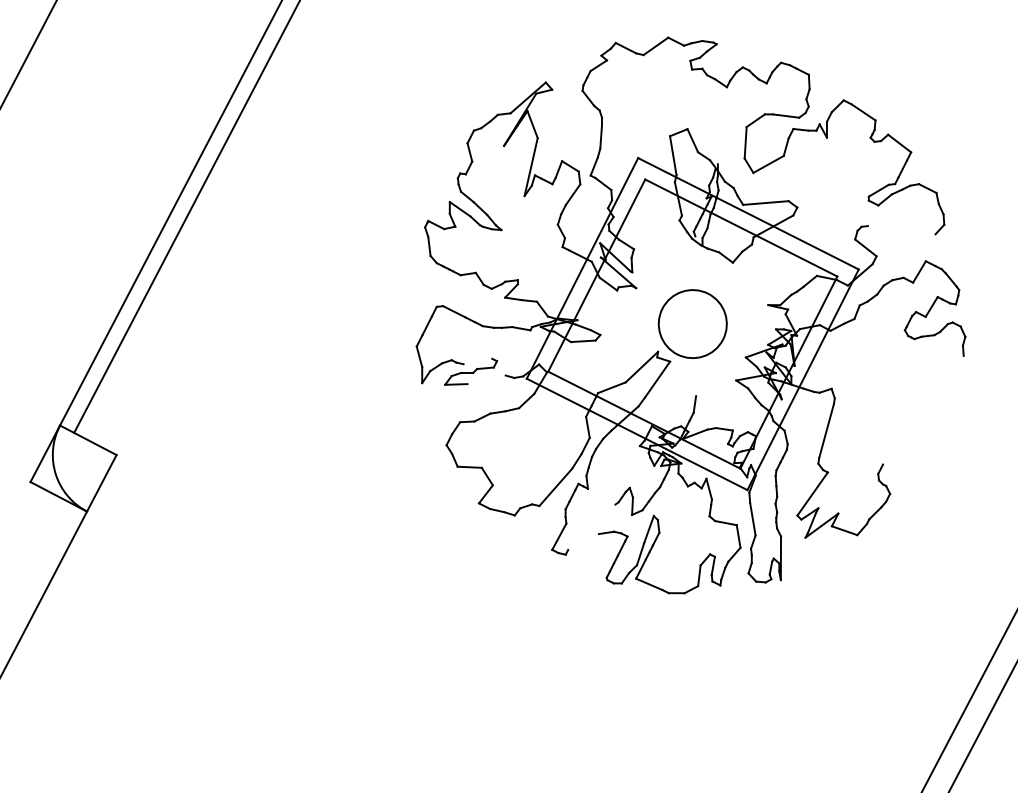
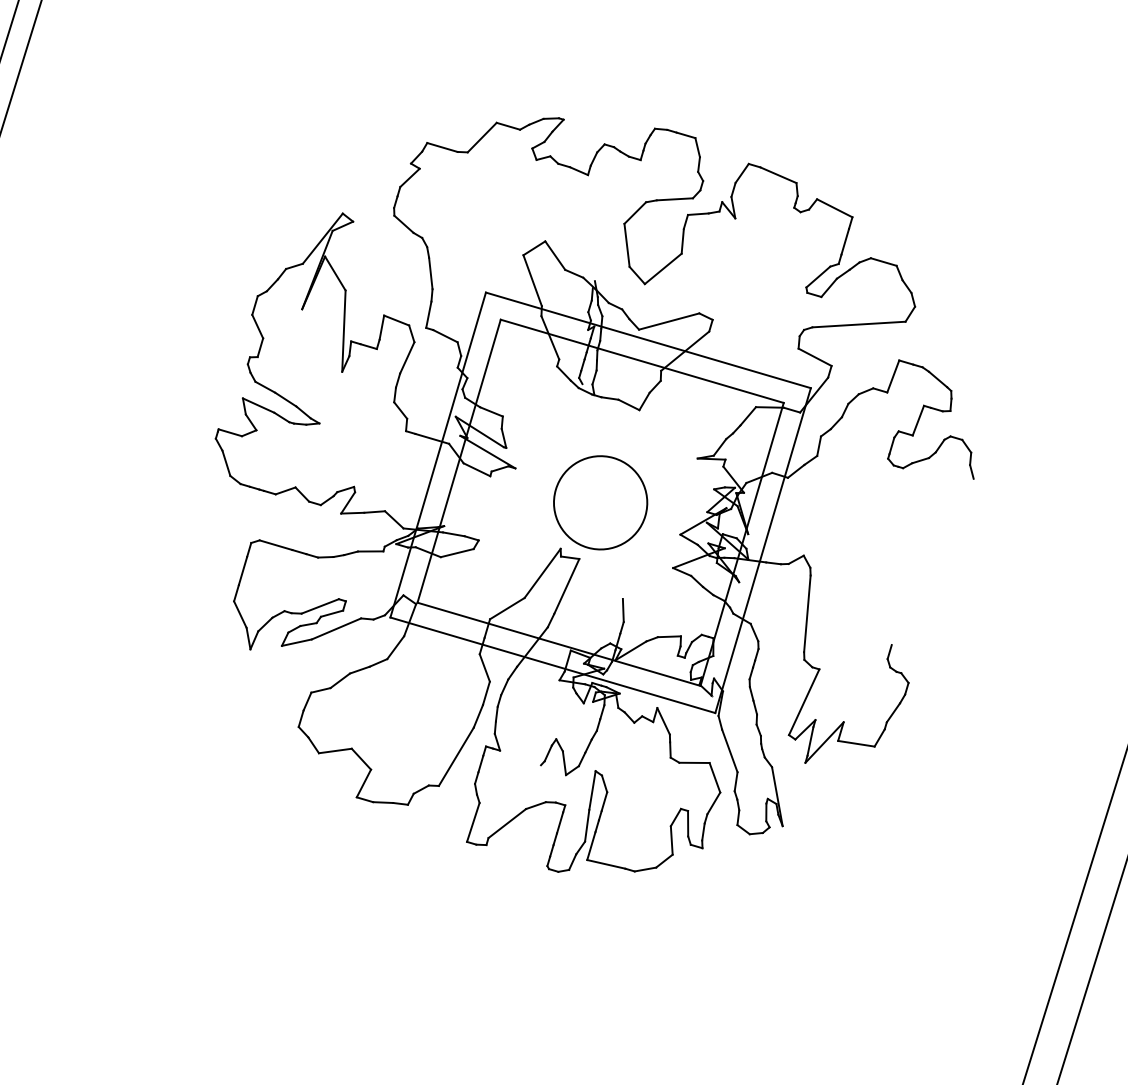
line: (901, 230) -> (858, 325), added
line: (477, 361) -> (319, 606), added
line: (486, 379) -> (336, 628), added
line: (583, 541) -> (507, 822), added

